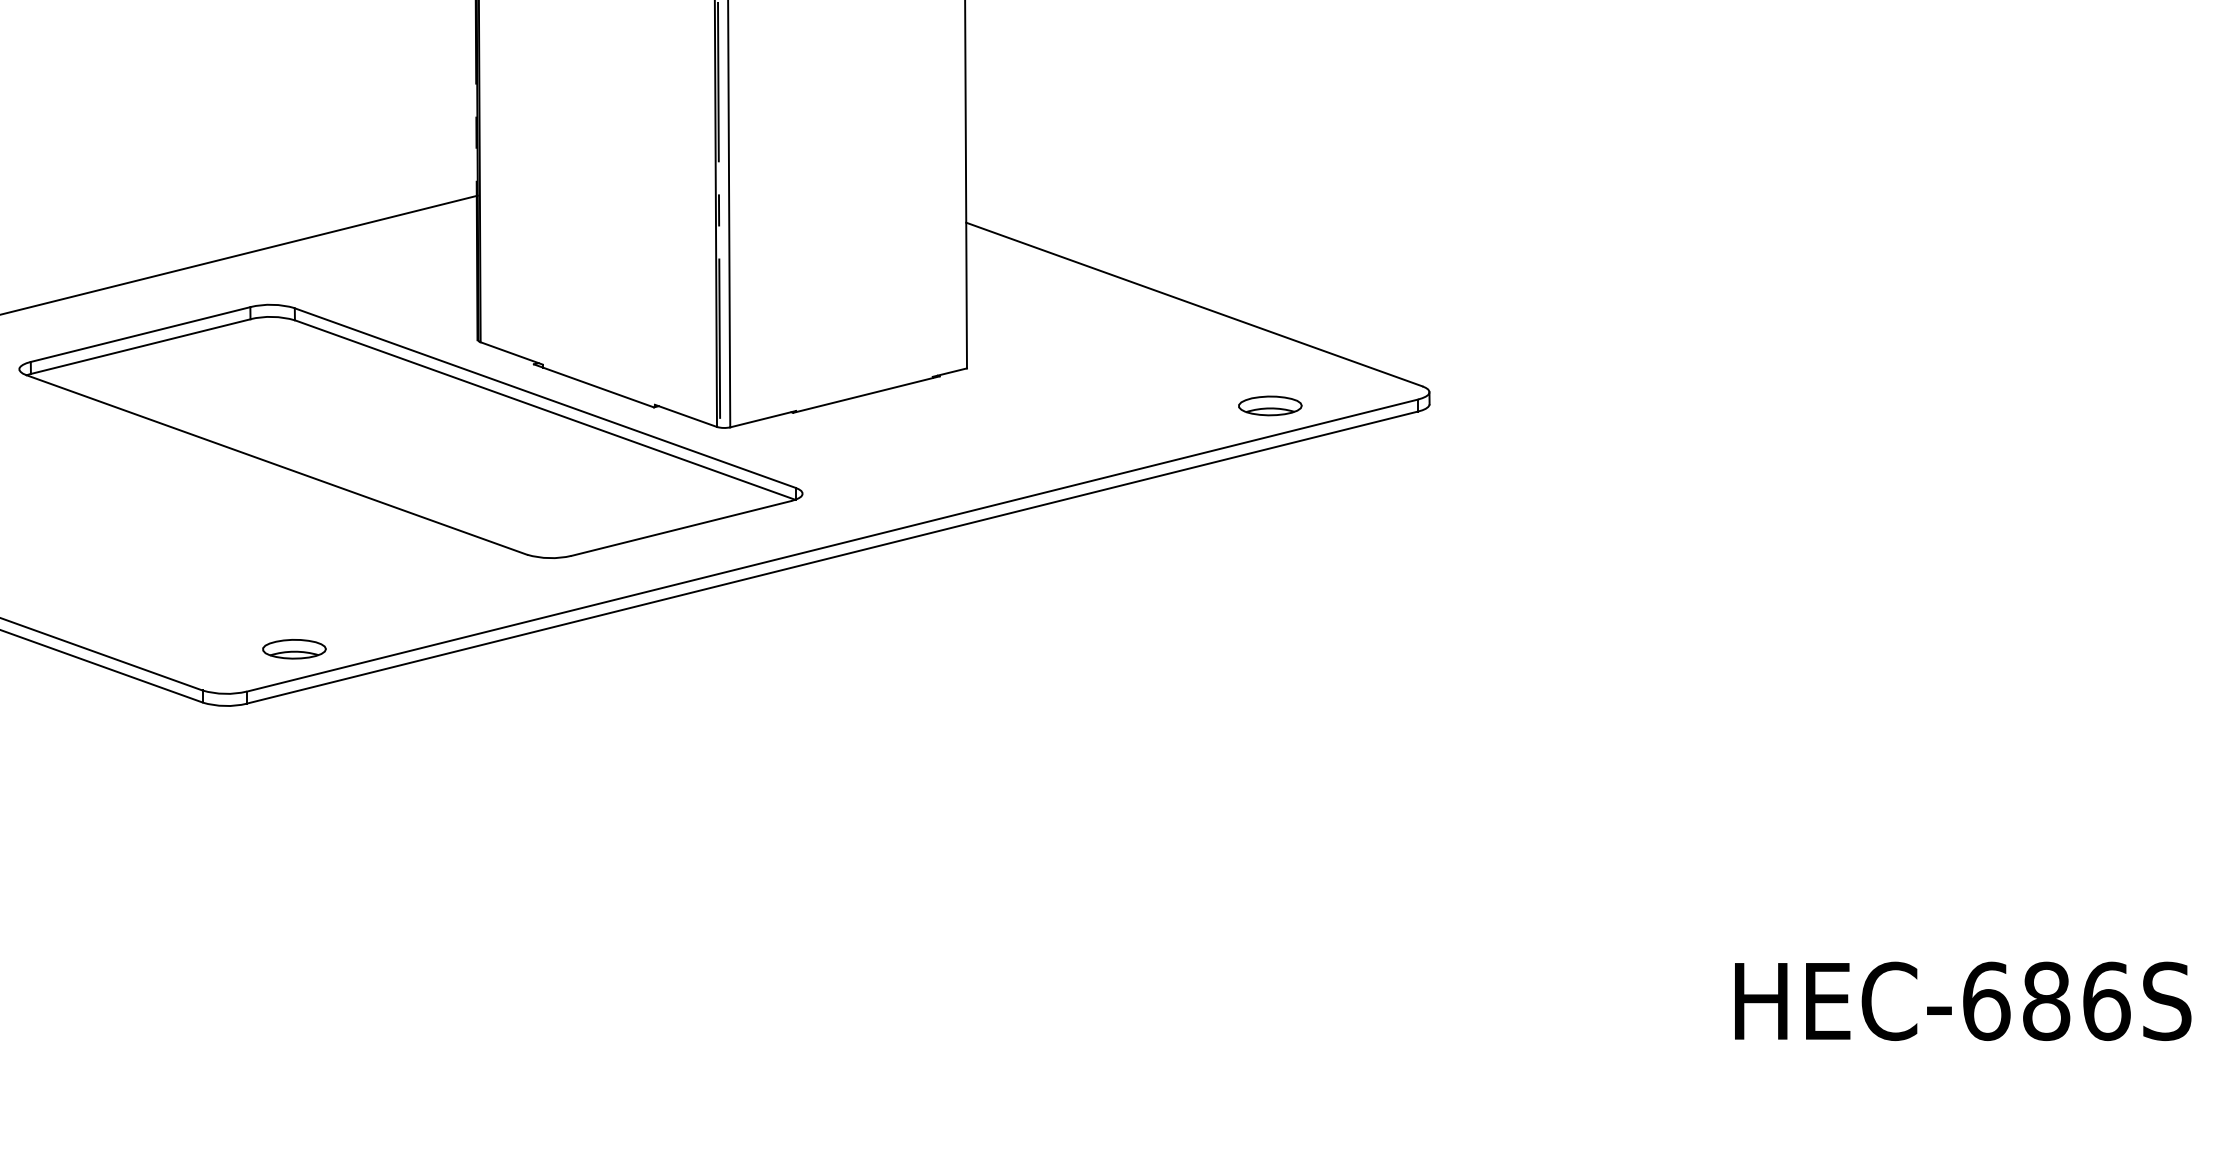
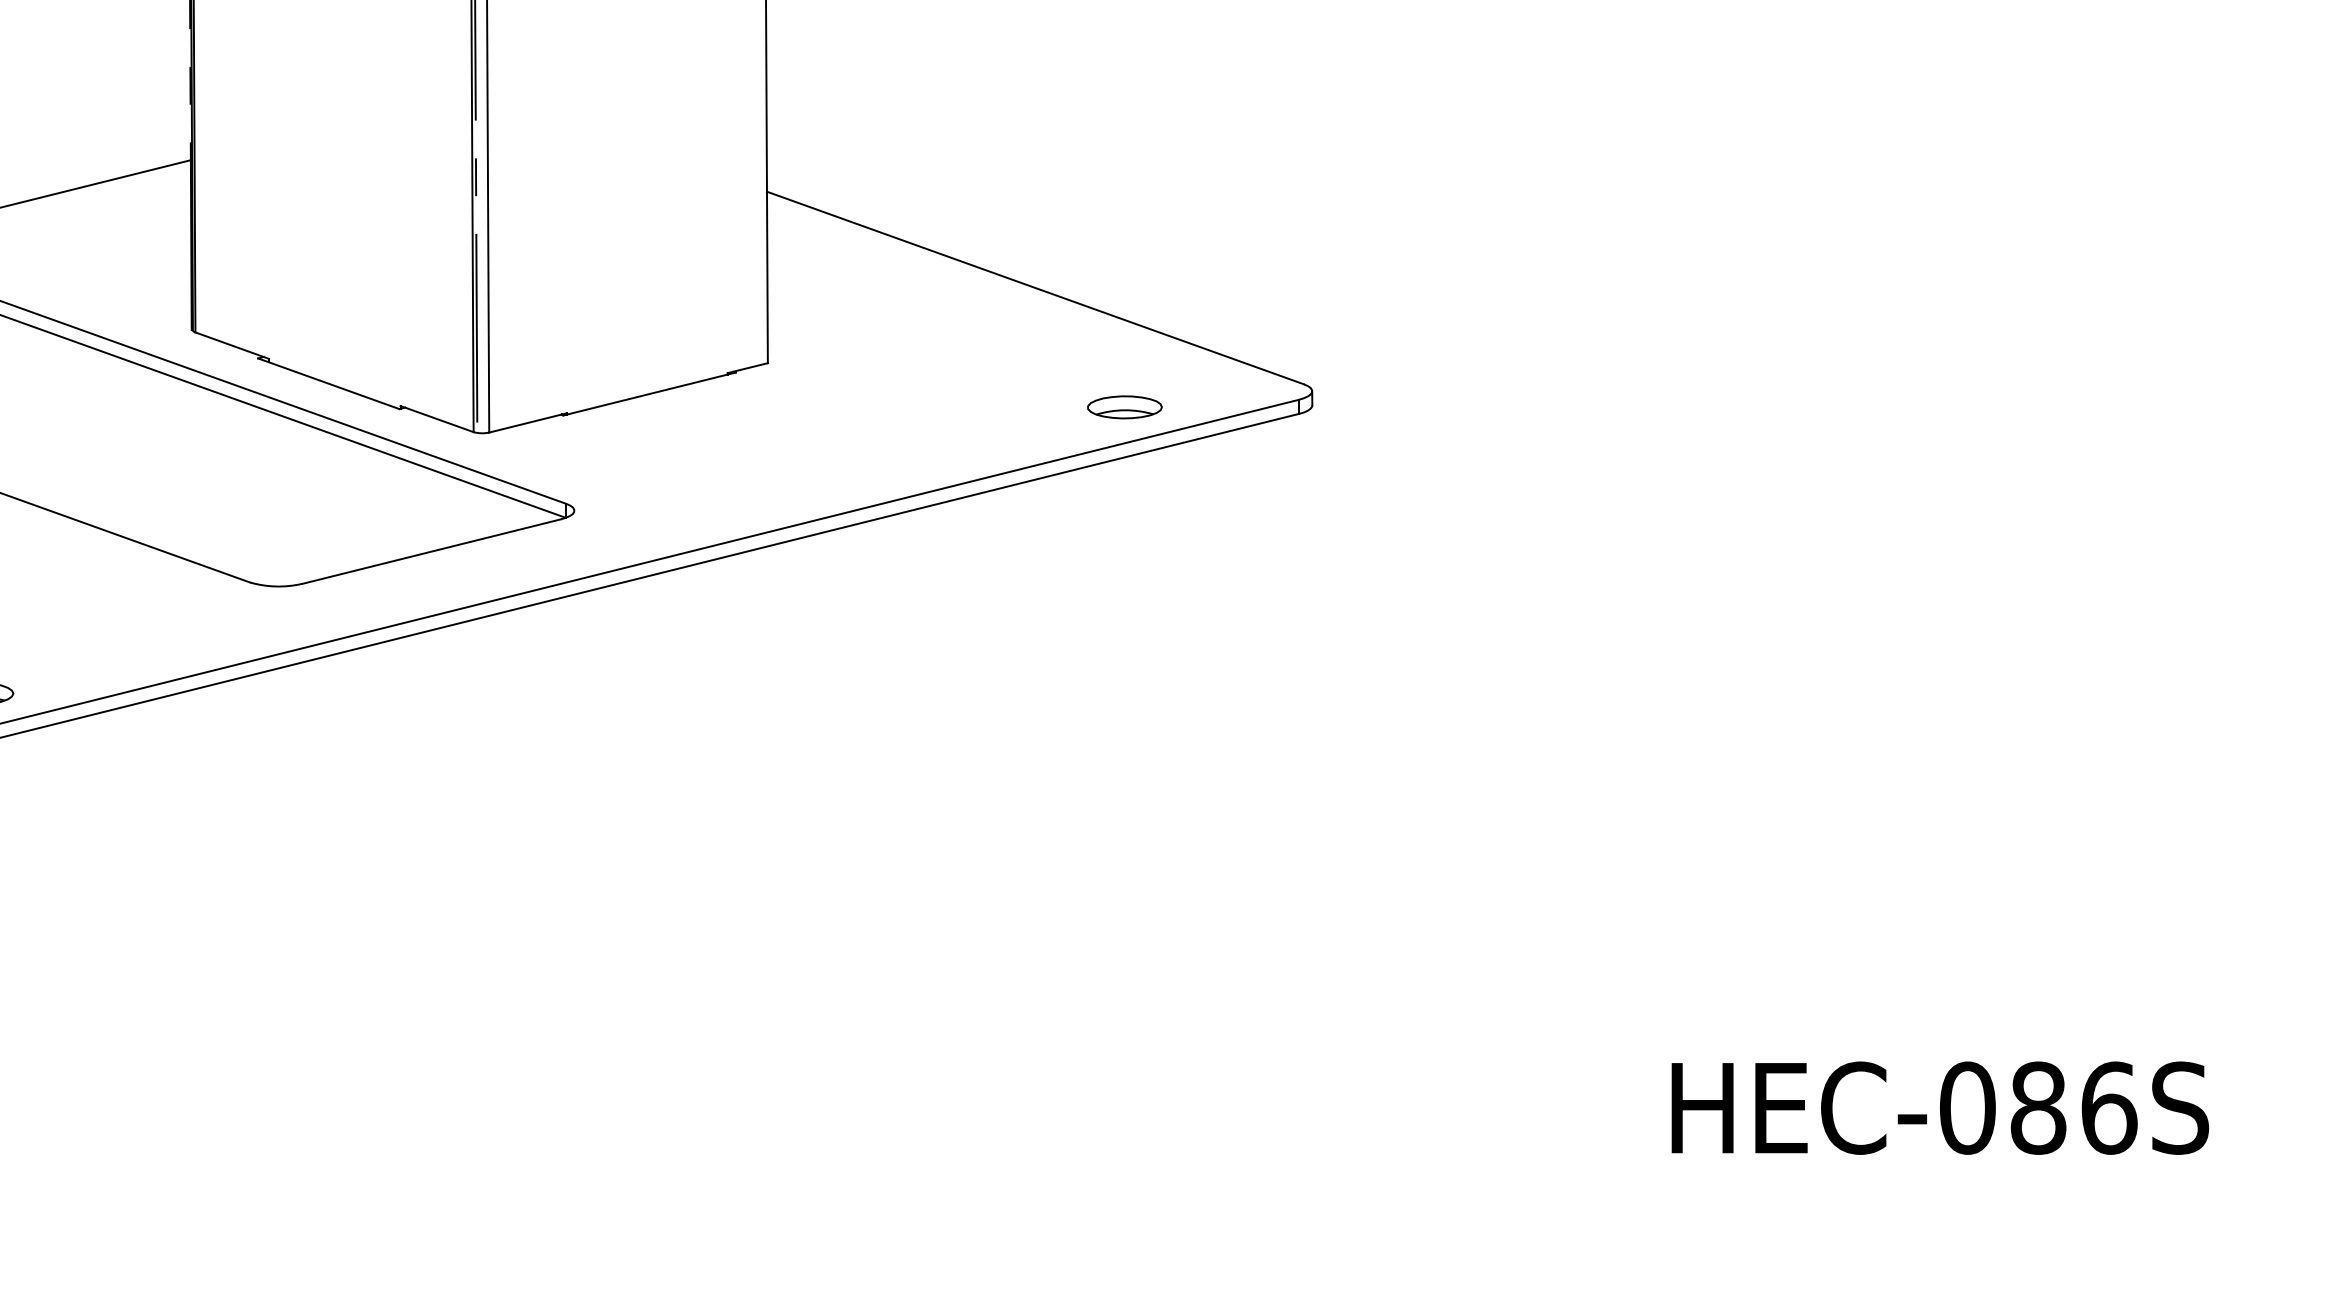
text: (1986, 1000) -> (1967, 1107), HEC-686S -> HEC-086S

